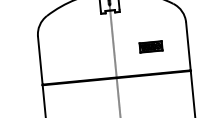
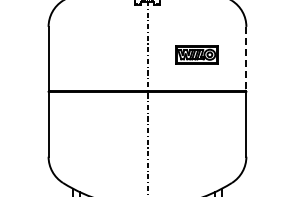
part: (150, 46) -> (196, 54), size x1.4
line: (188, 46) -> (246, 58), solid -> dashed

